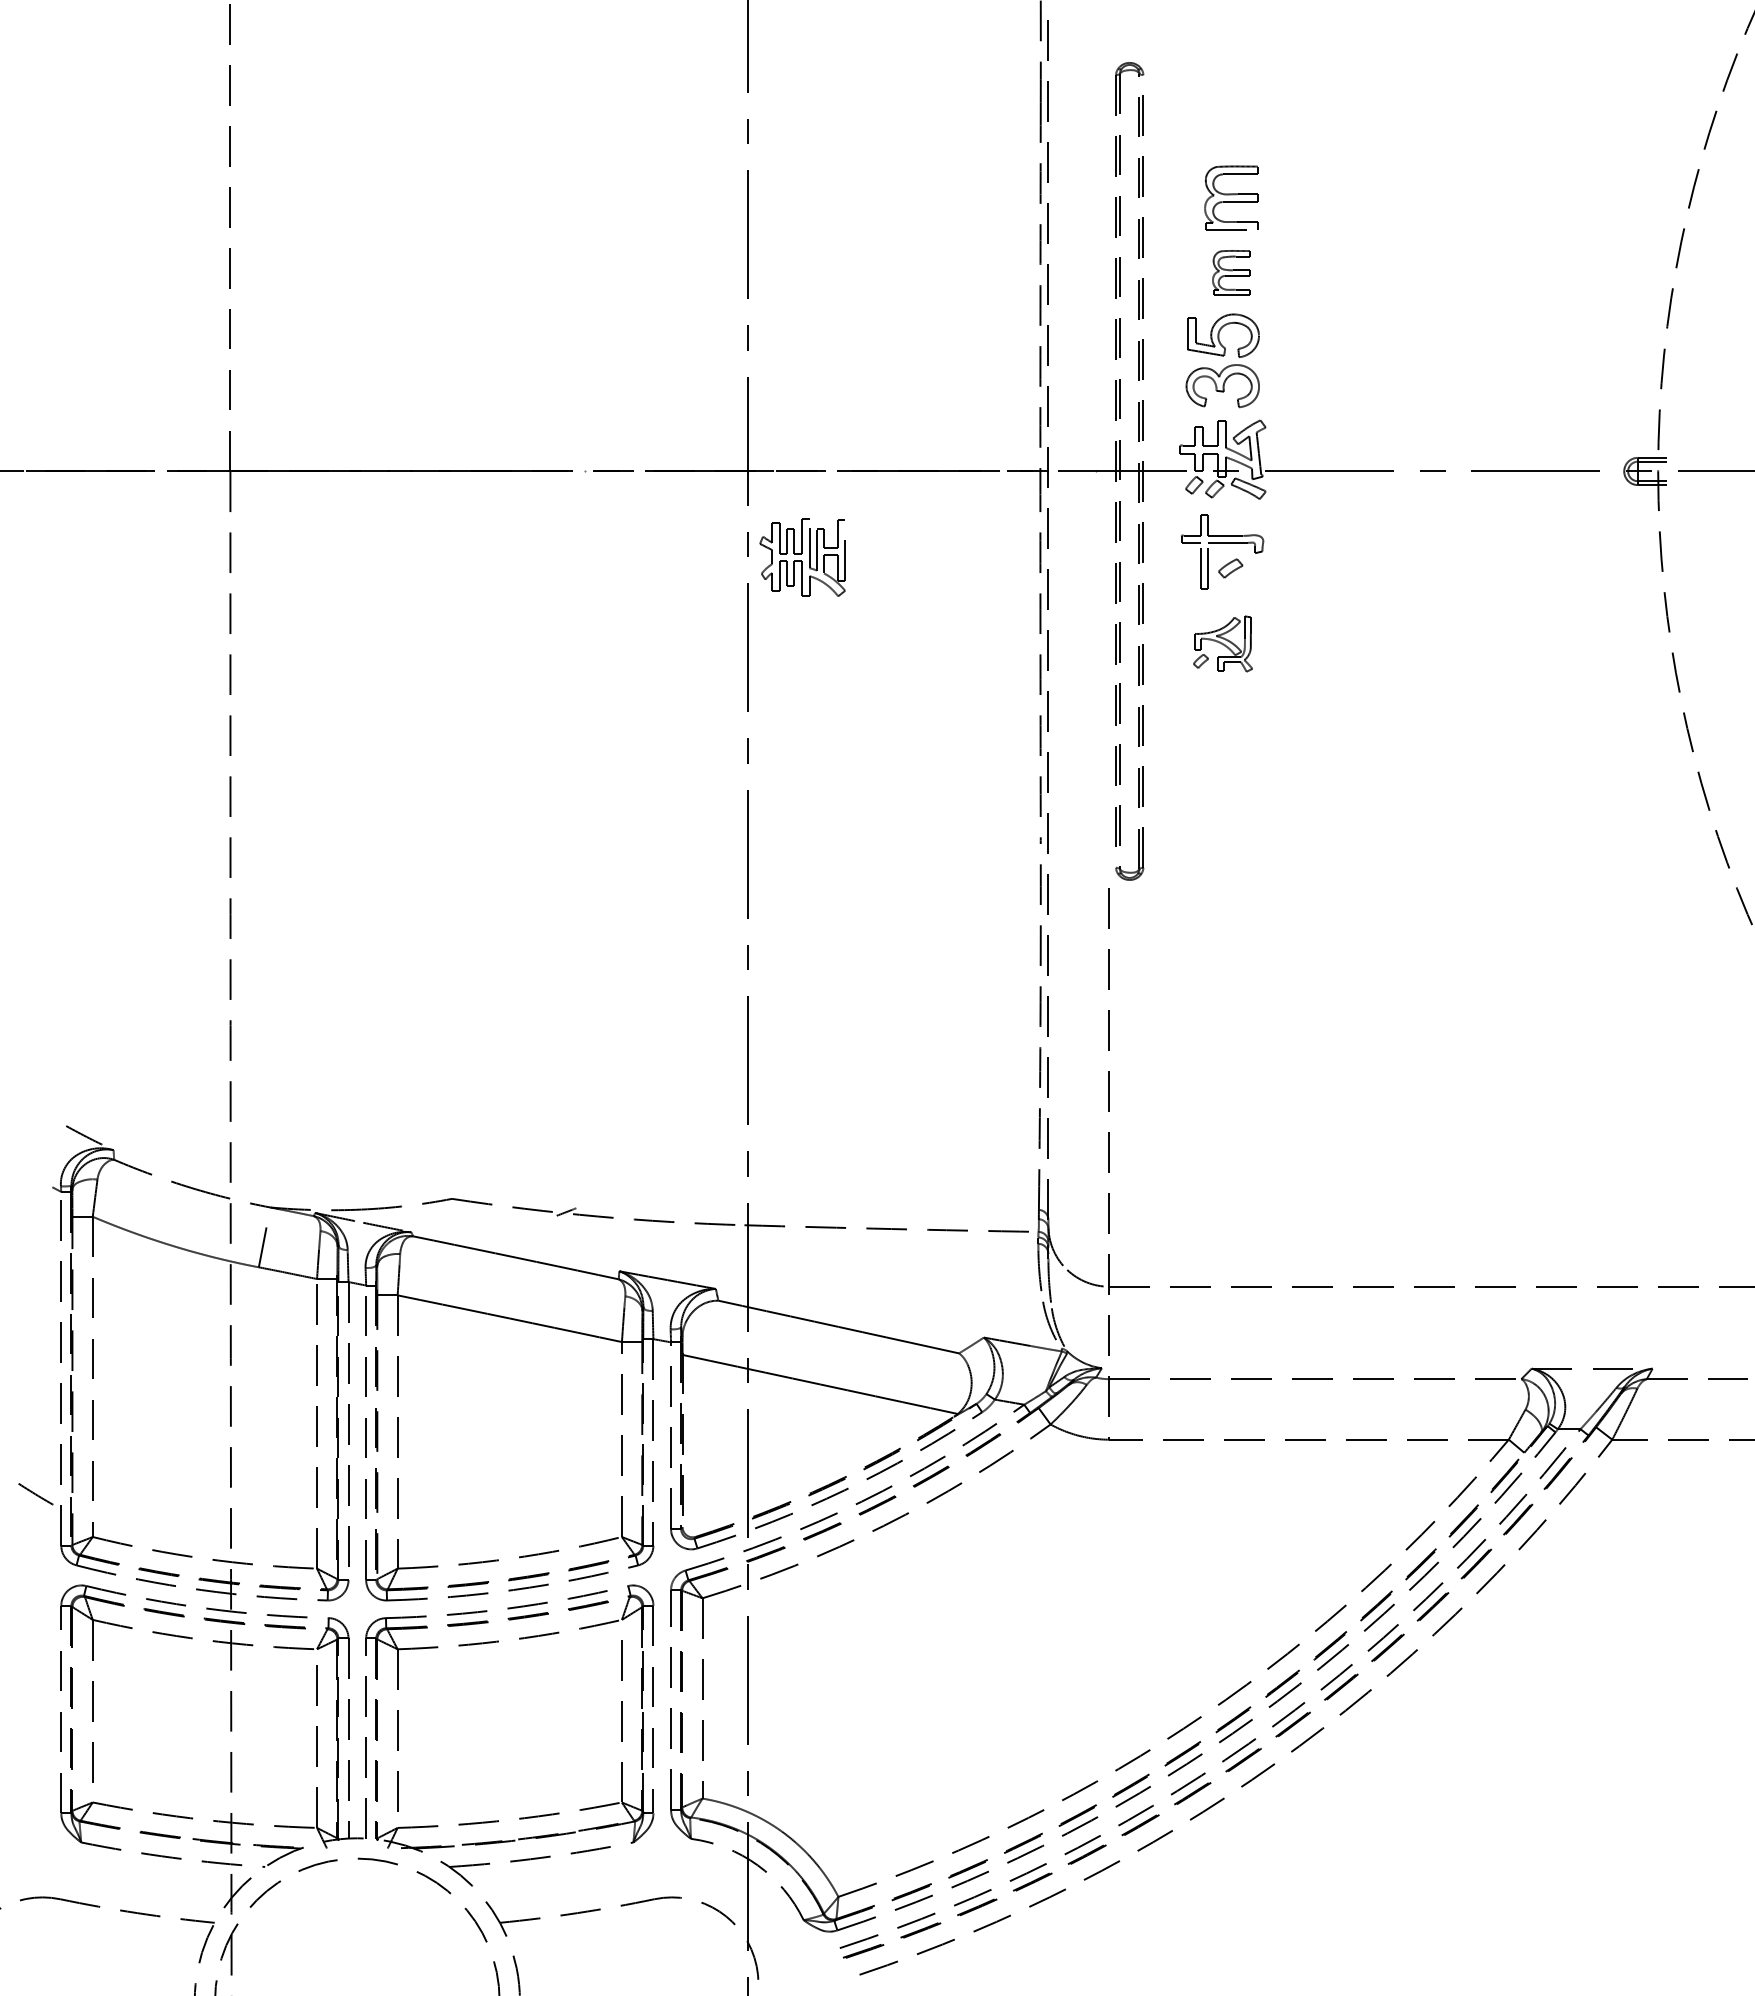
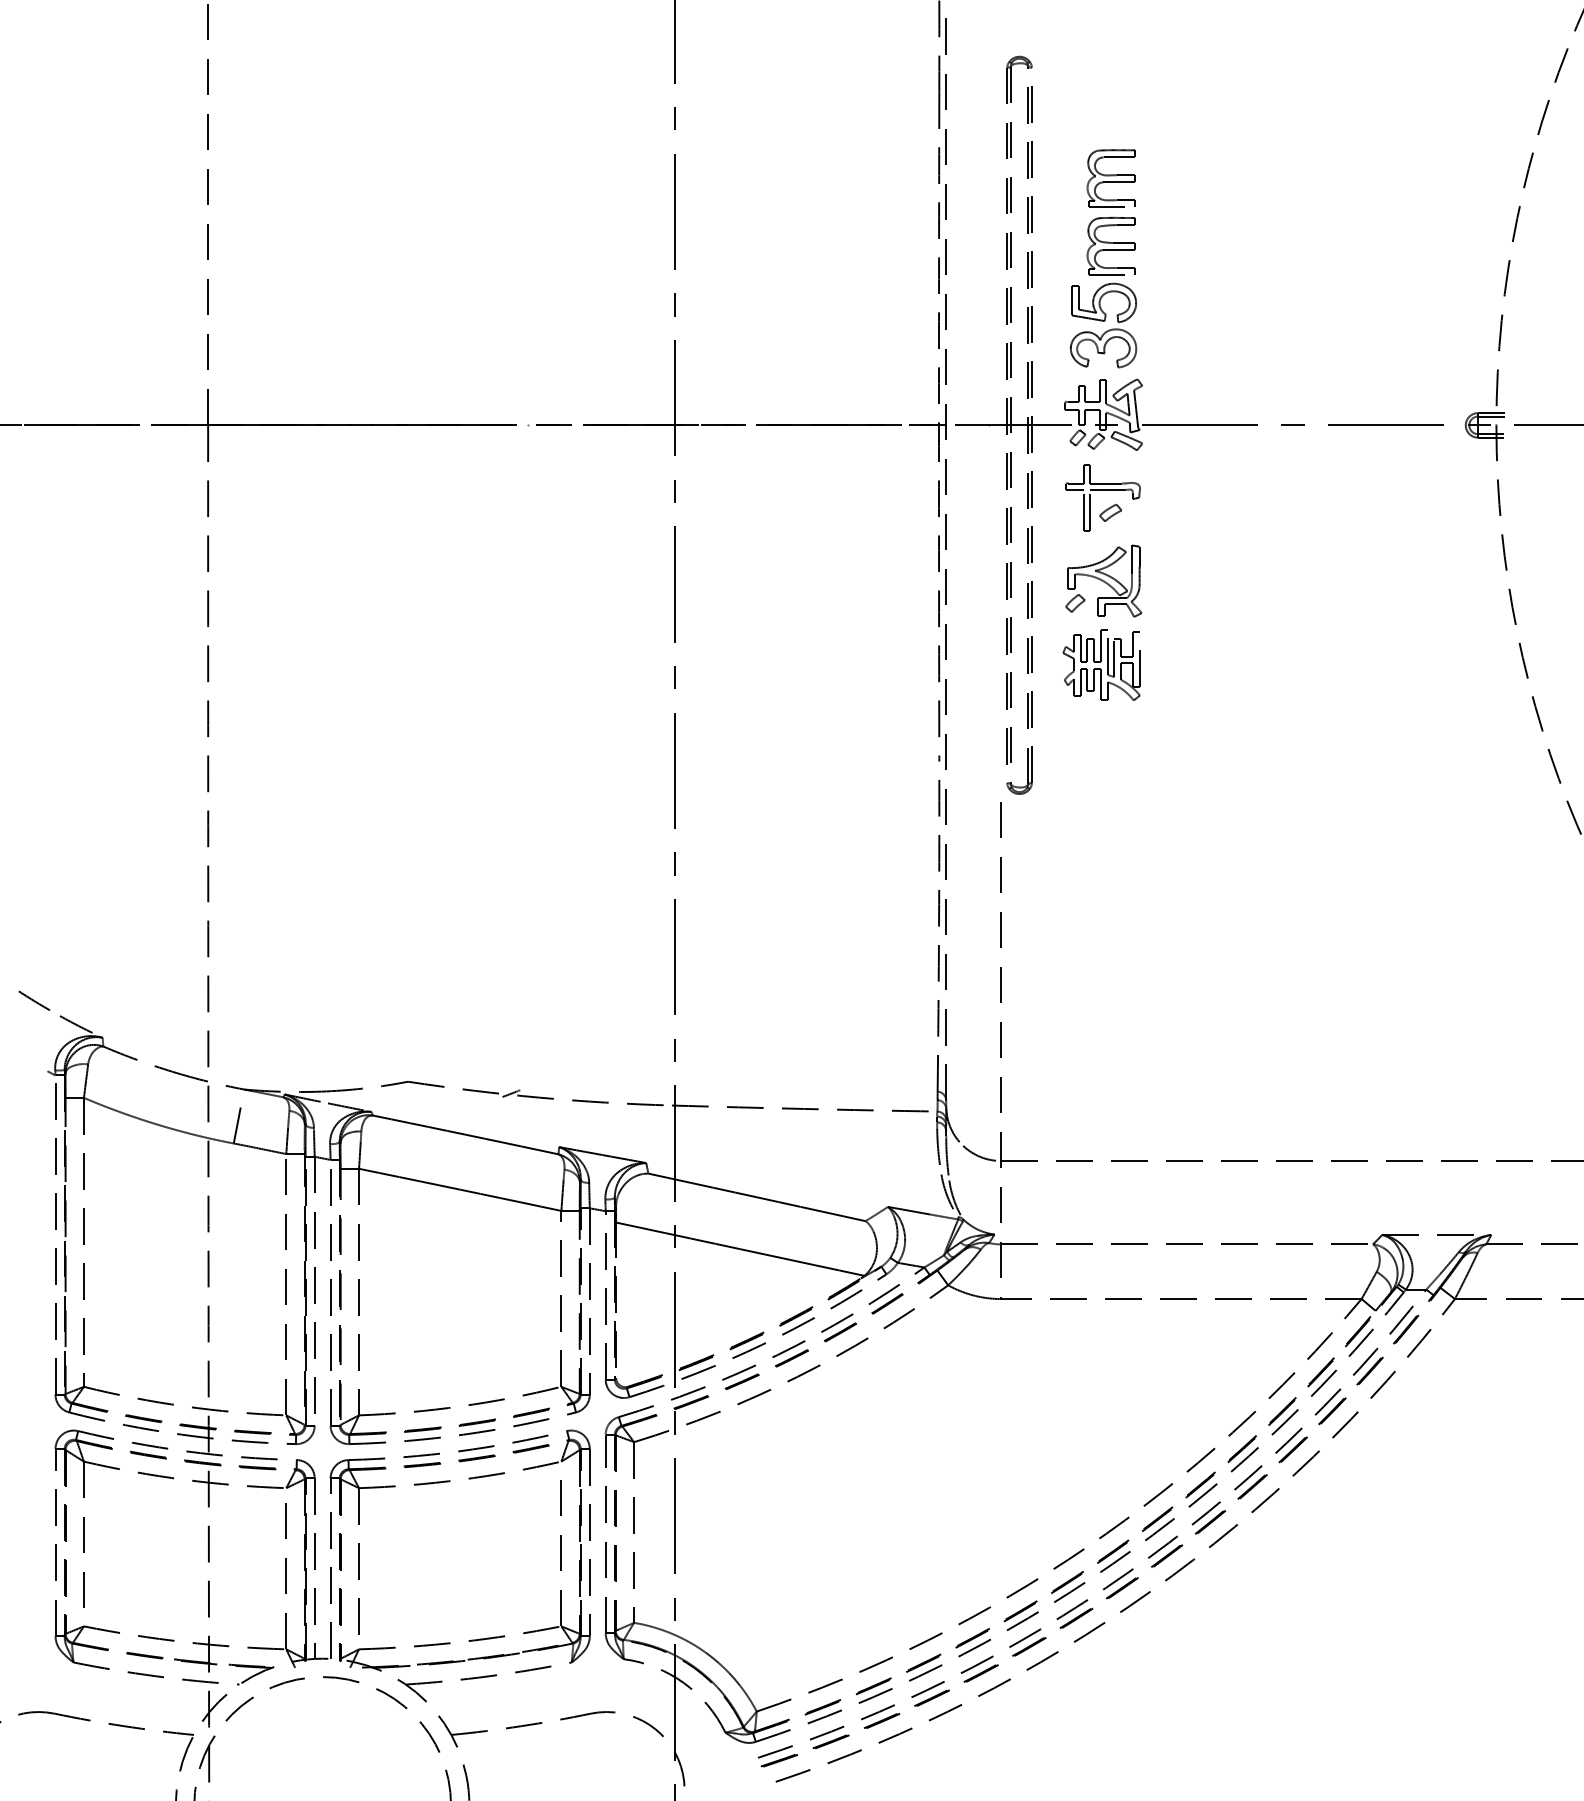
part: (1231, 272) -> (1111, 245), size x1.43
part: (802, 557) -> (1101, 665), moved
part: (1222, 643) -> (1103, 580), size x1.43
line: (35, 1494) -> (34, 1001), moved

